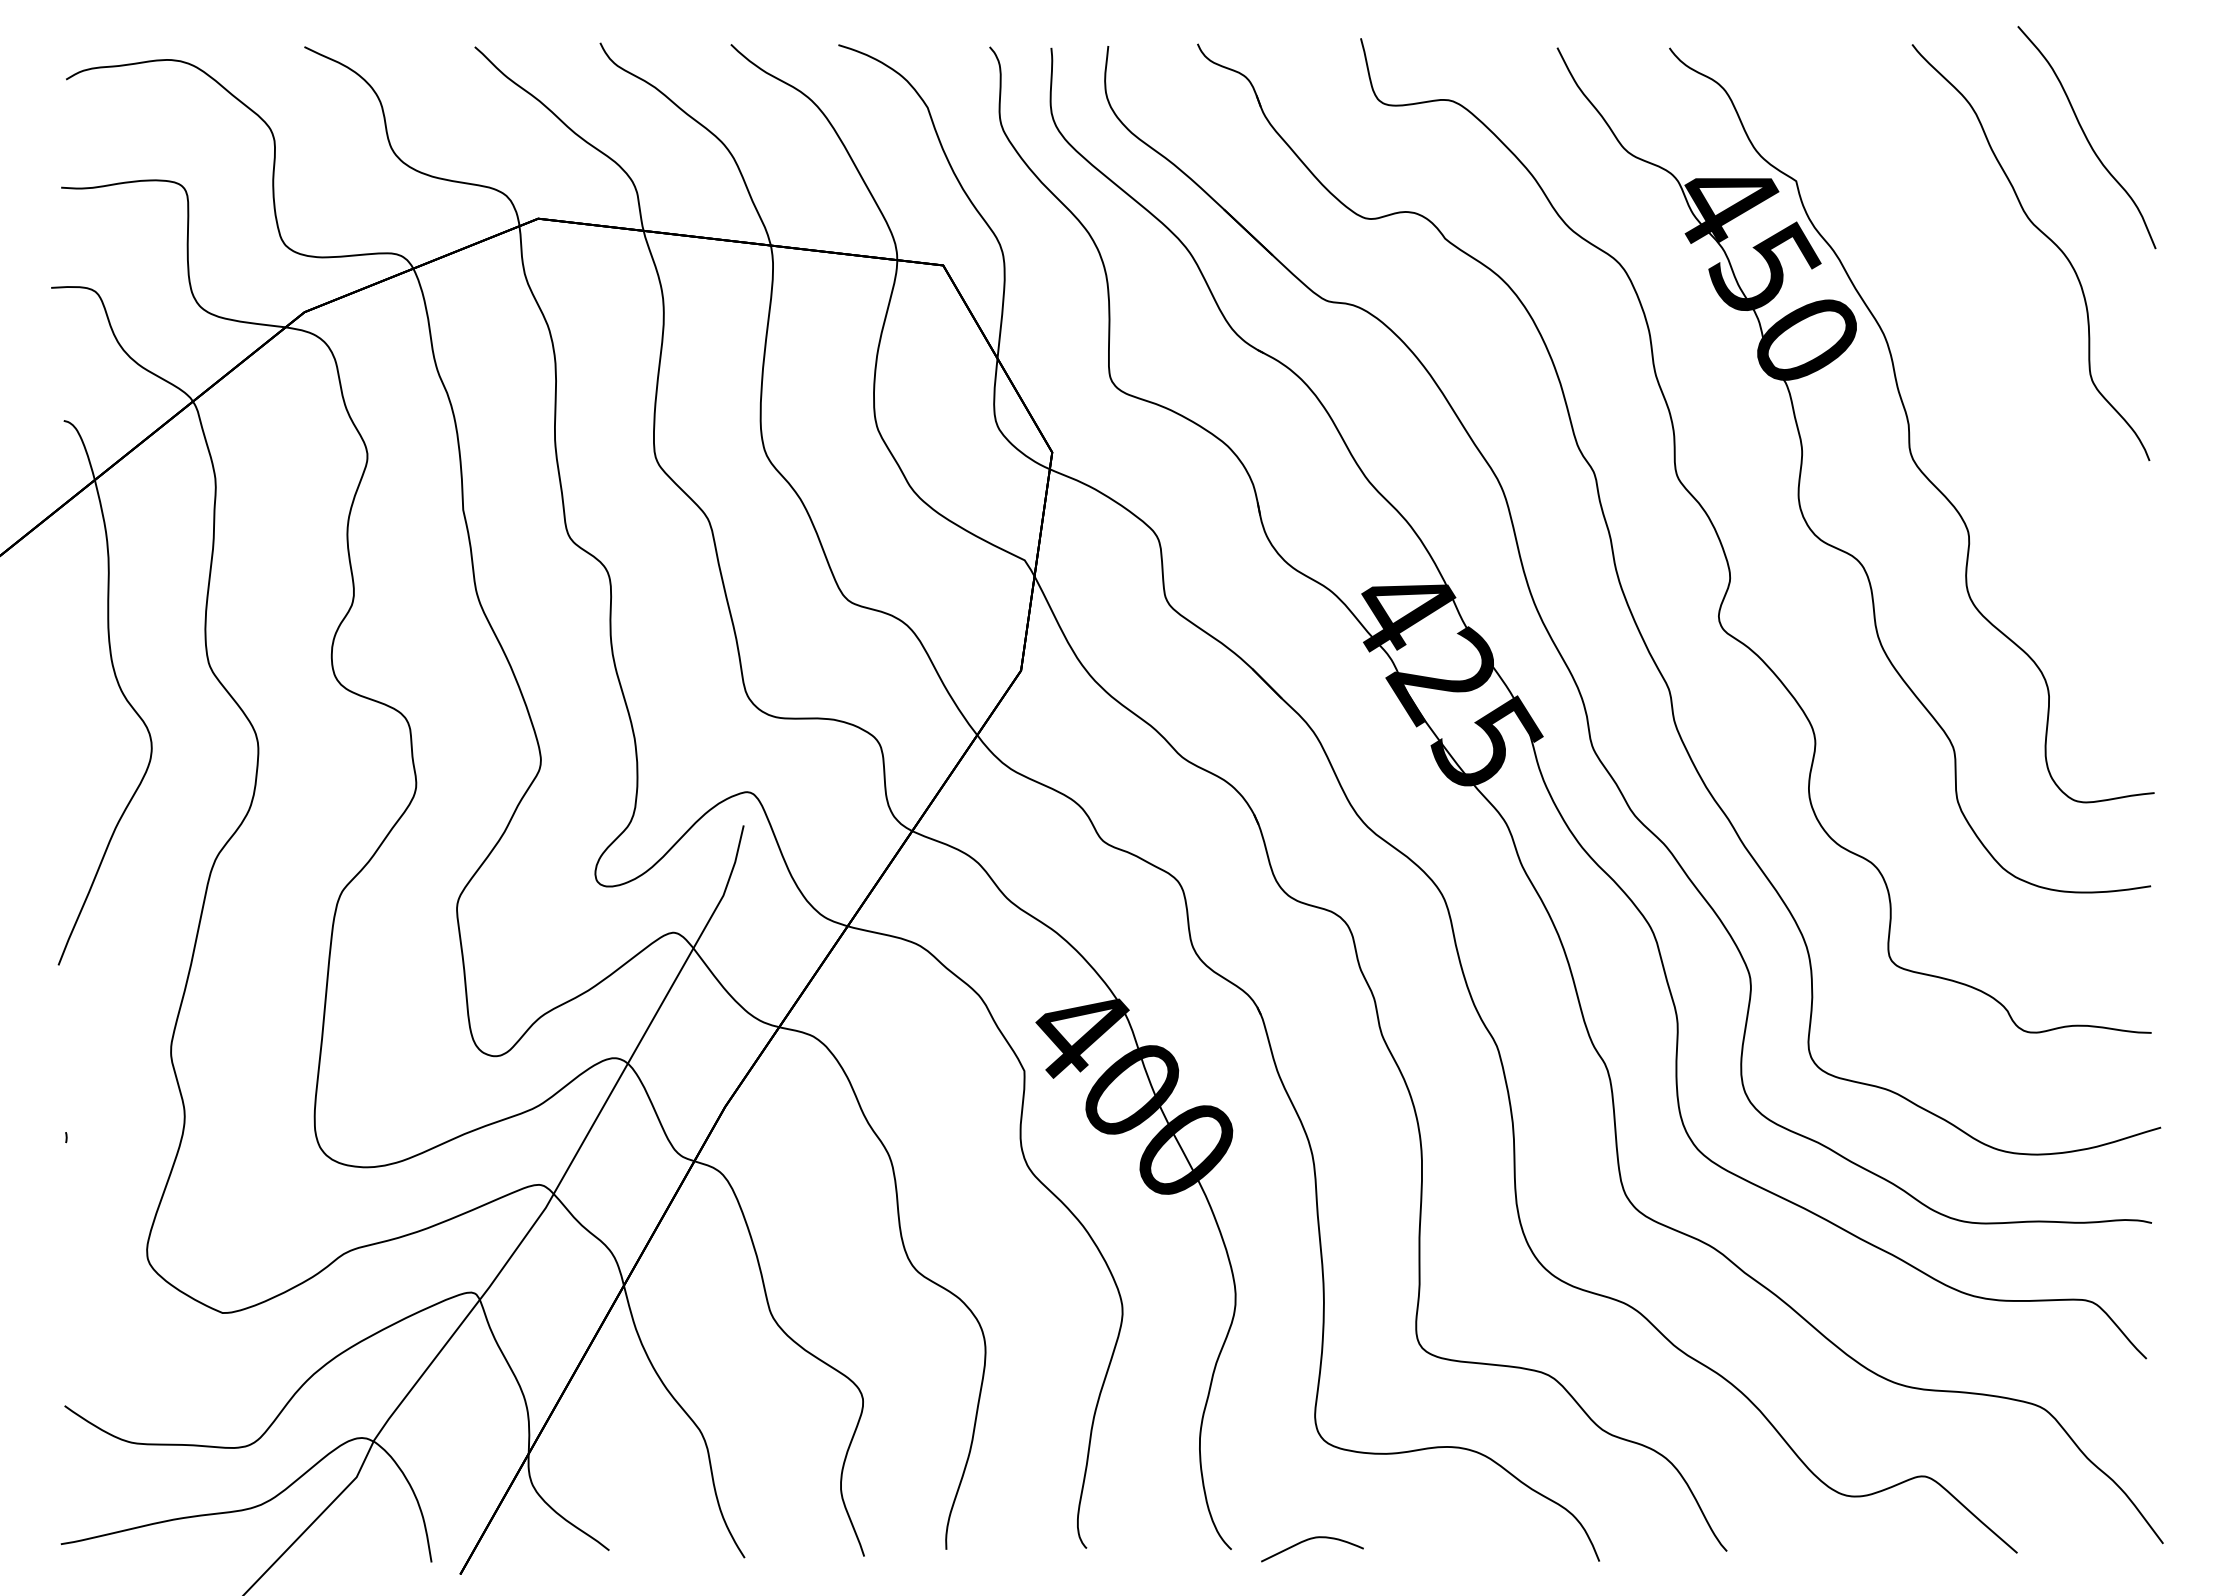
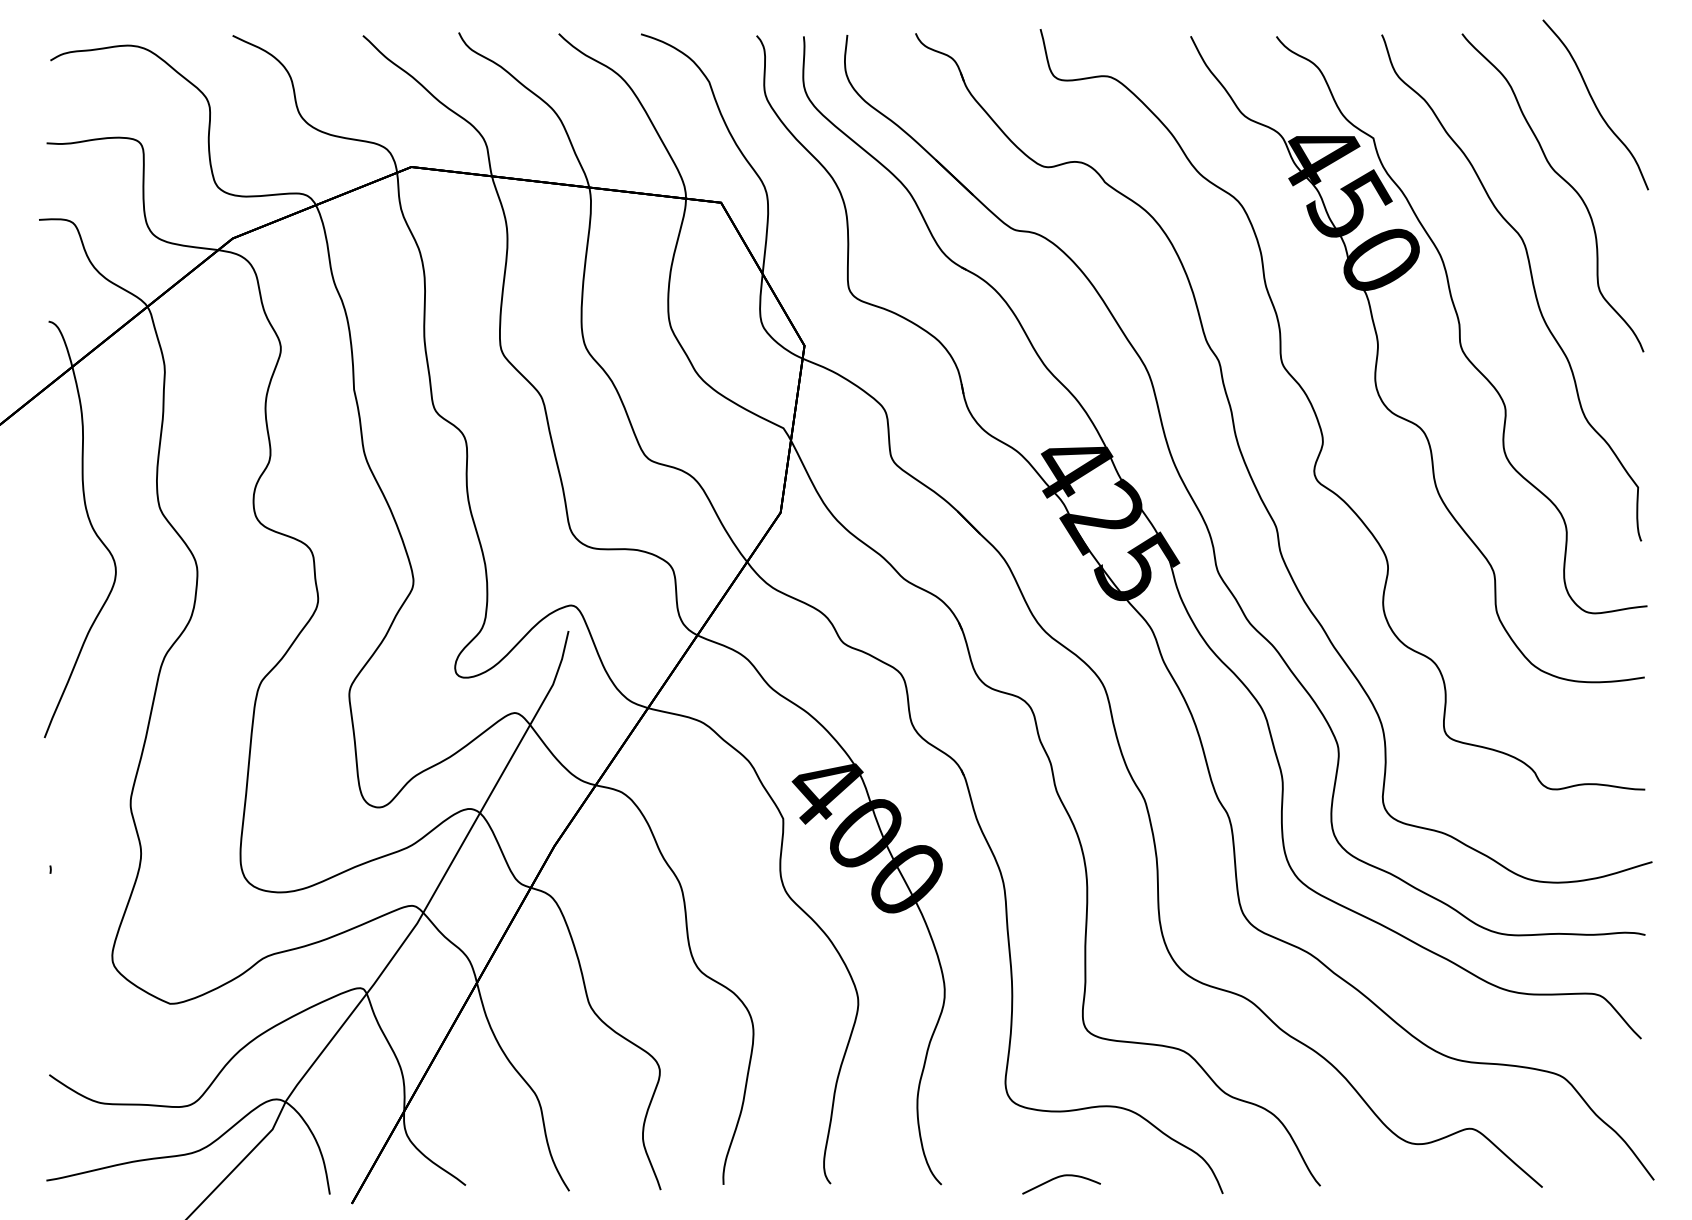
curve: (2003, 369) -> (1531, 282), added
curve: (1308, 1540) -> (1058, 1177), moved

